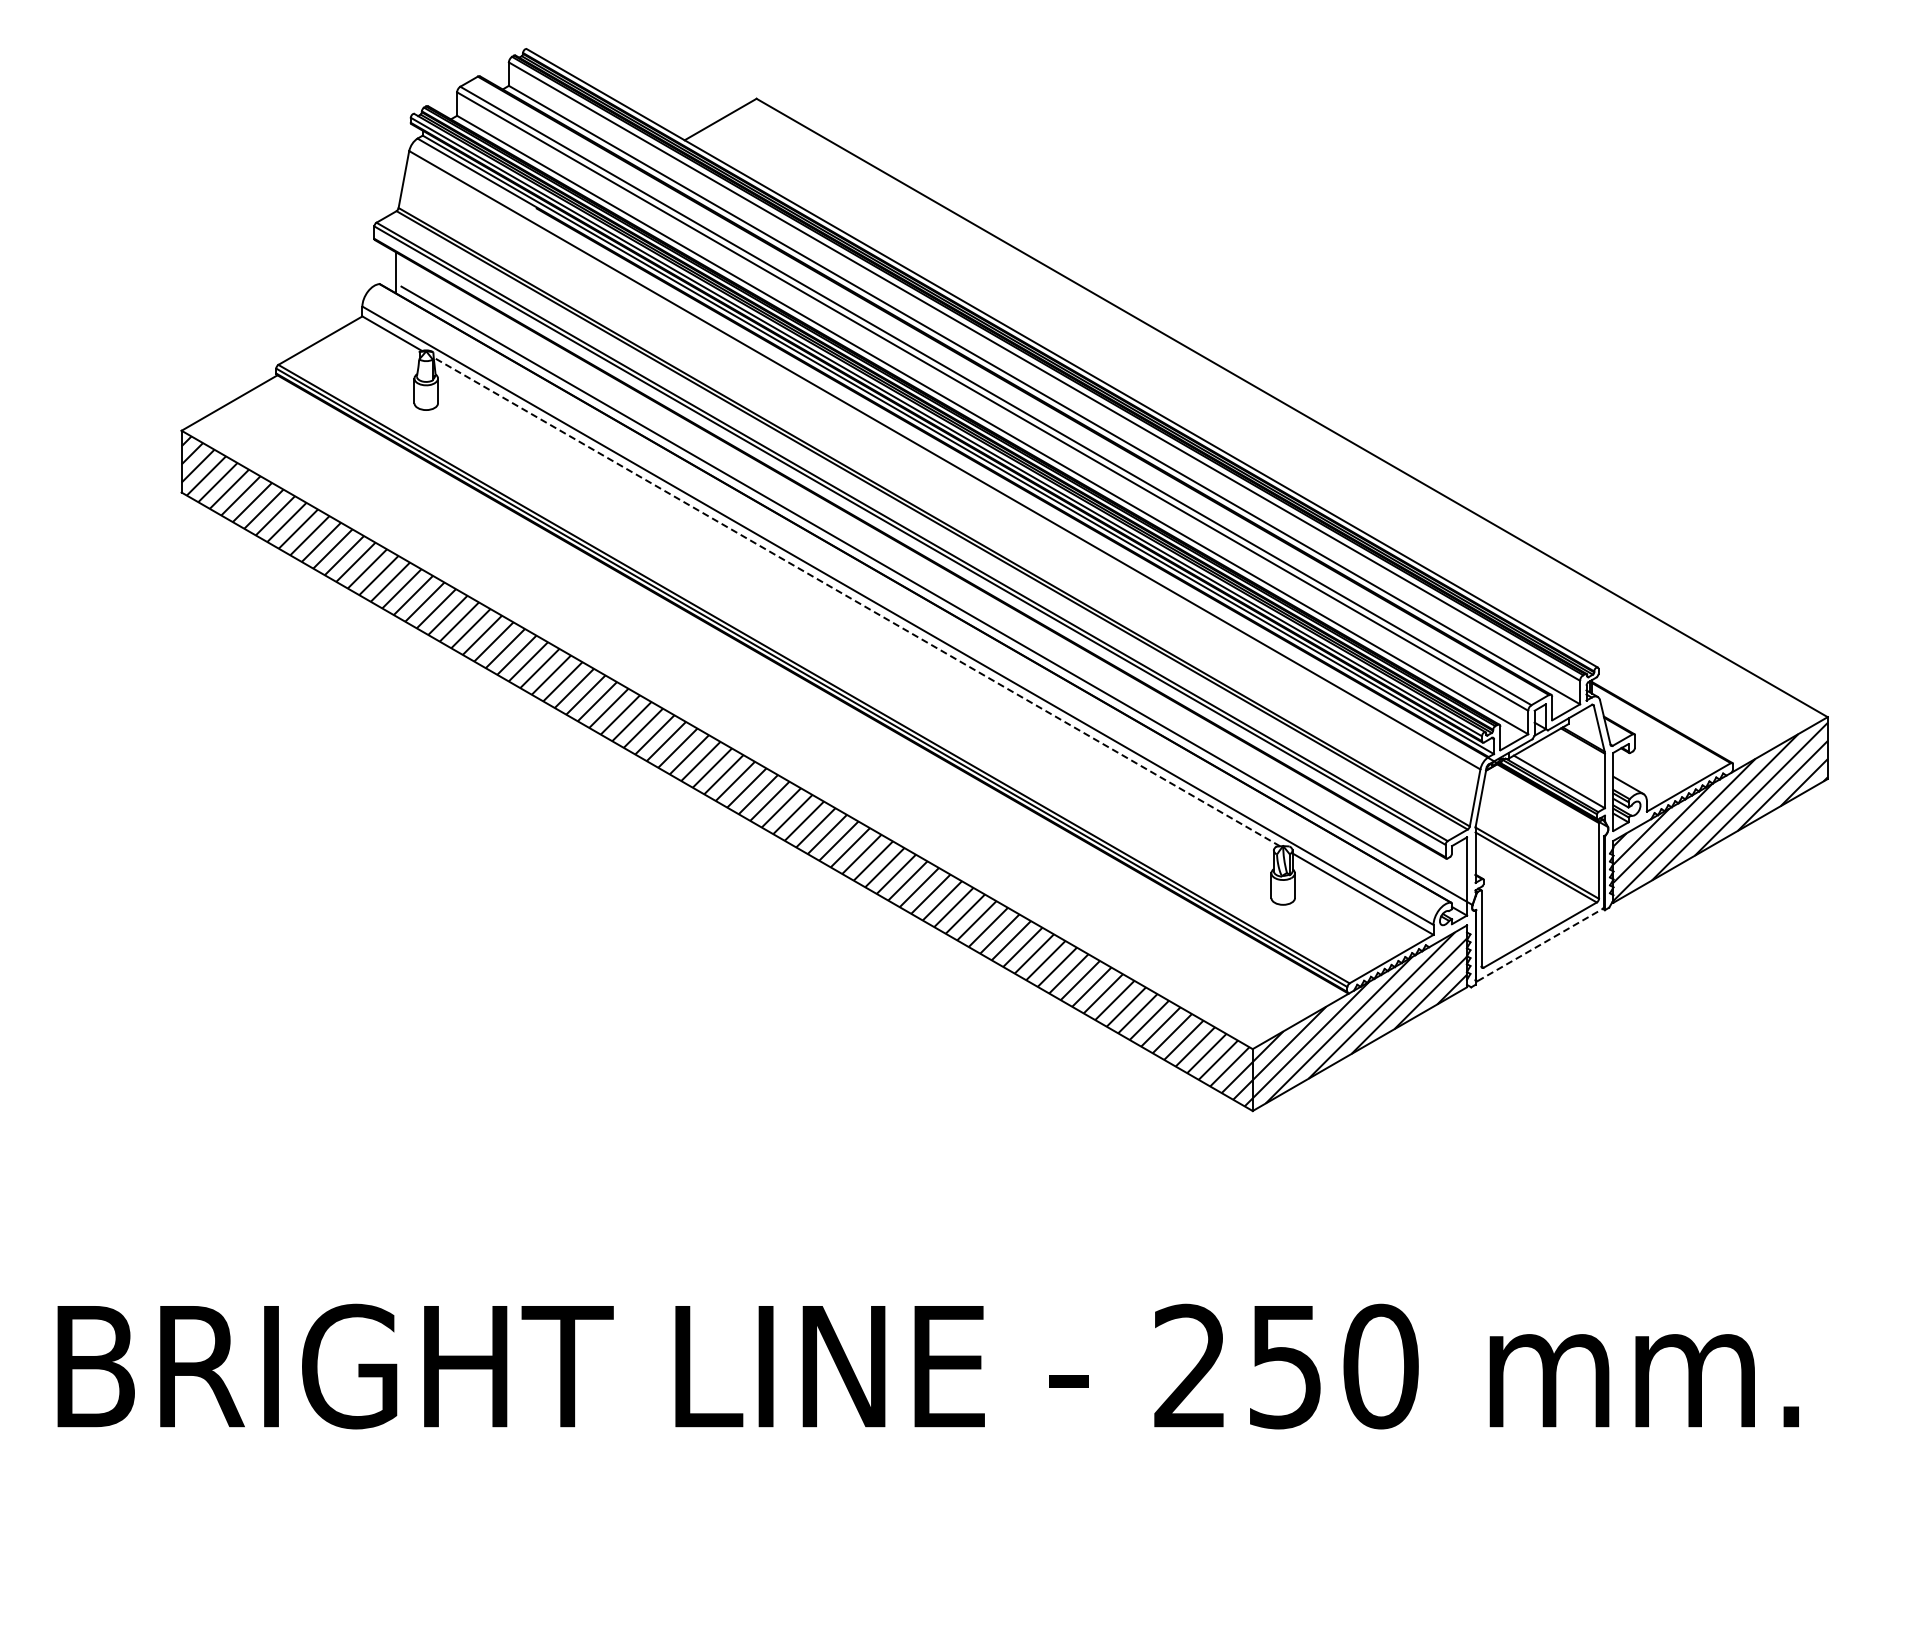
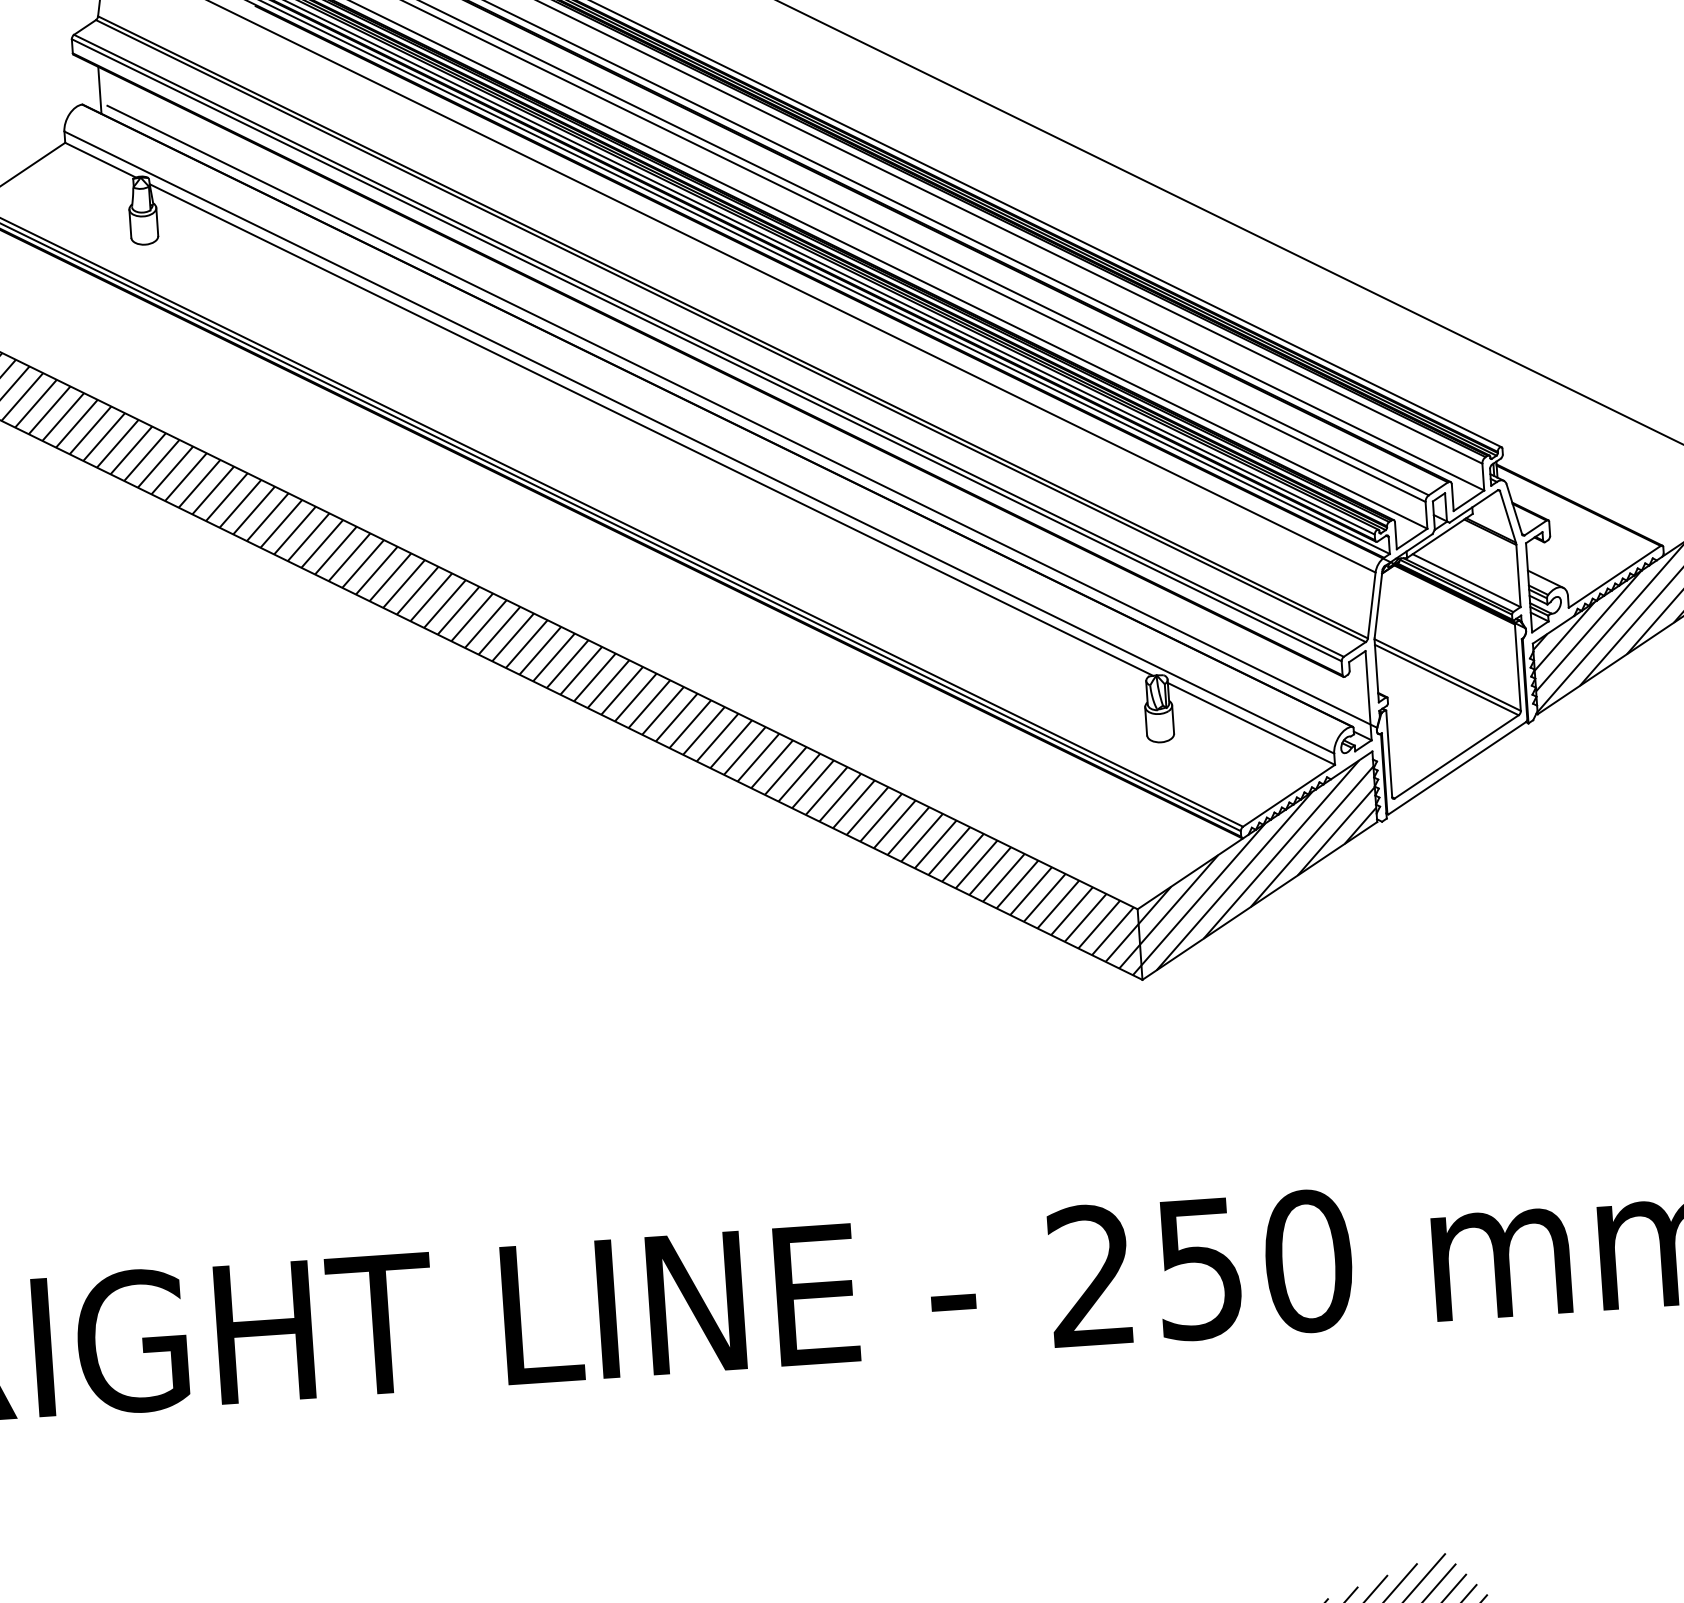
line: (857, 601) -> (652, 429), dashed -> solid
line: (1540, 944) -> (1457, 767), dashed -> solid

